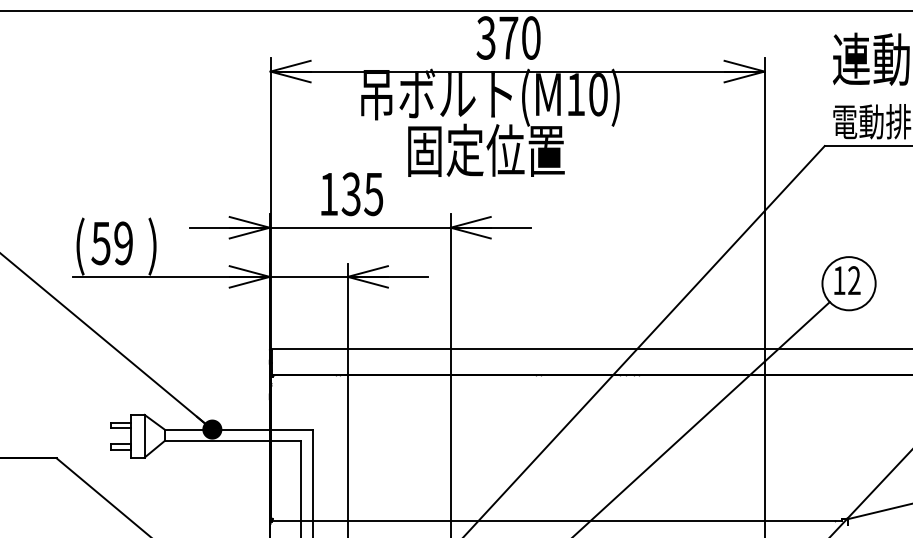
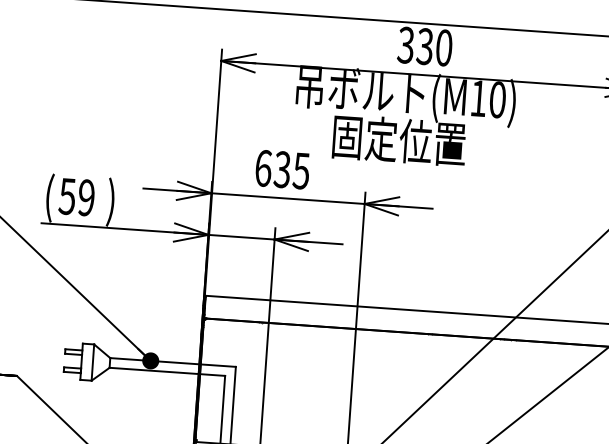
text: (508, 37) -> (424, 46), 370 -> 330
text: (329, 194) -> (263, 168), 135 -> 635

